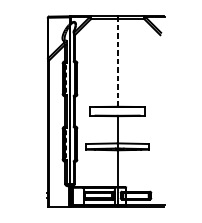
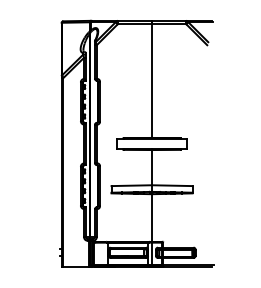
line: (118, 61) -> (152, 79), dashed -> solid

